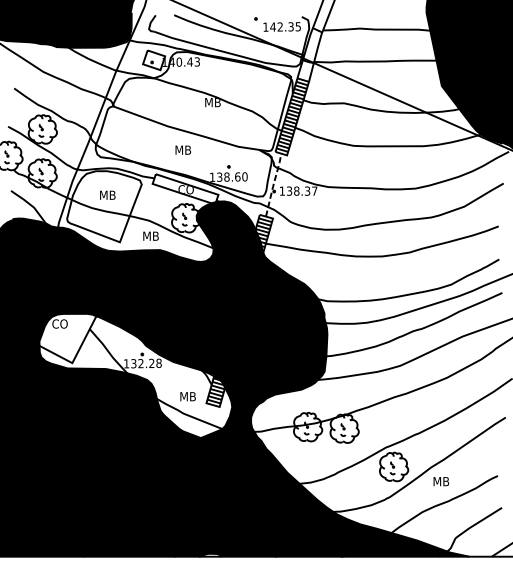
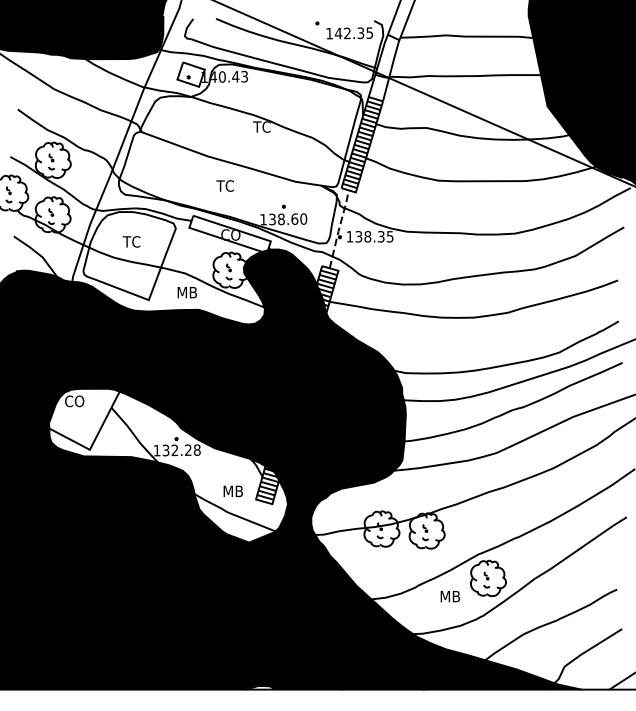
text: (212, 102) -> (263, 126), MB -> TC
text: (182, 149) -> (226, 185), MB -> TC
text: (314, 190) -> (389, 235), 138.37 -> 138.35
text: (107, 194) -> (133, 240), MB -> TC
text: (441, 481) -> (450, 596), moved

